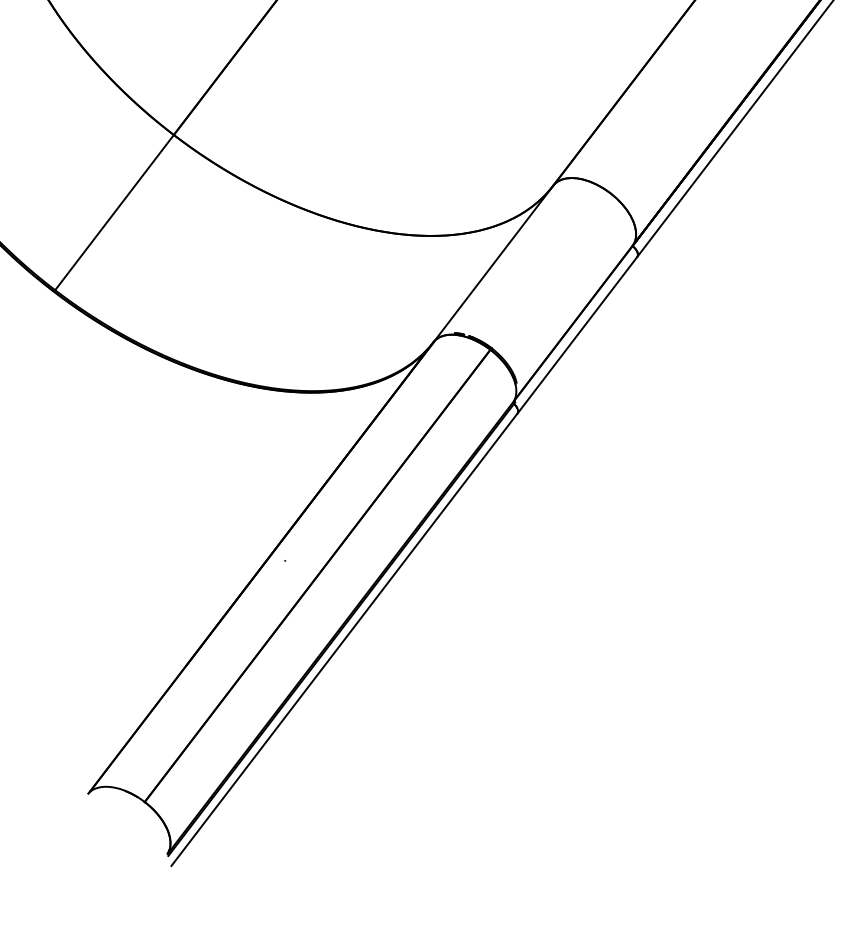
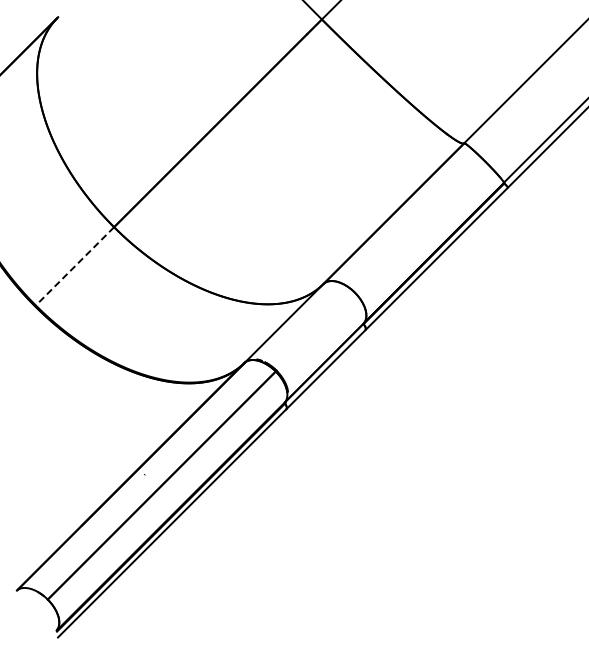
line: (113, 212) -> (74, 266), solid -> dashed

